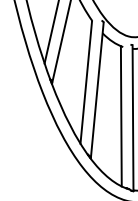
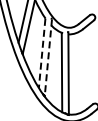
line: (86, 82) -> (42, 53), solid -> dashed
line: (97, 91) -> (48, 58), solid -> dashed

